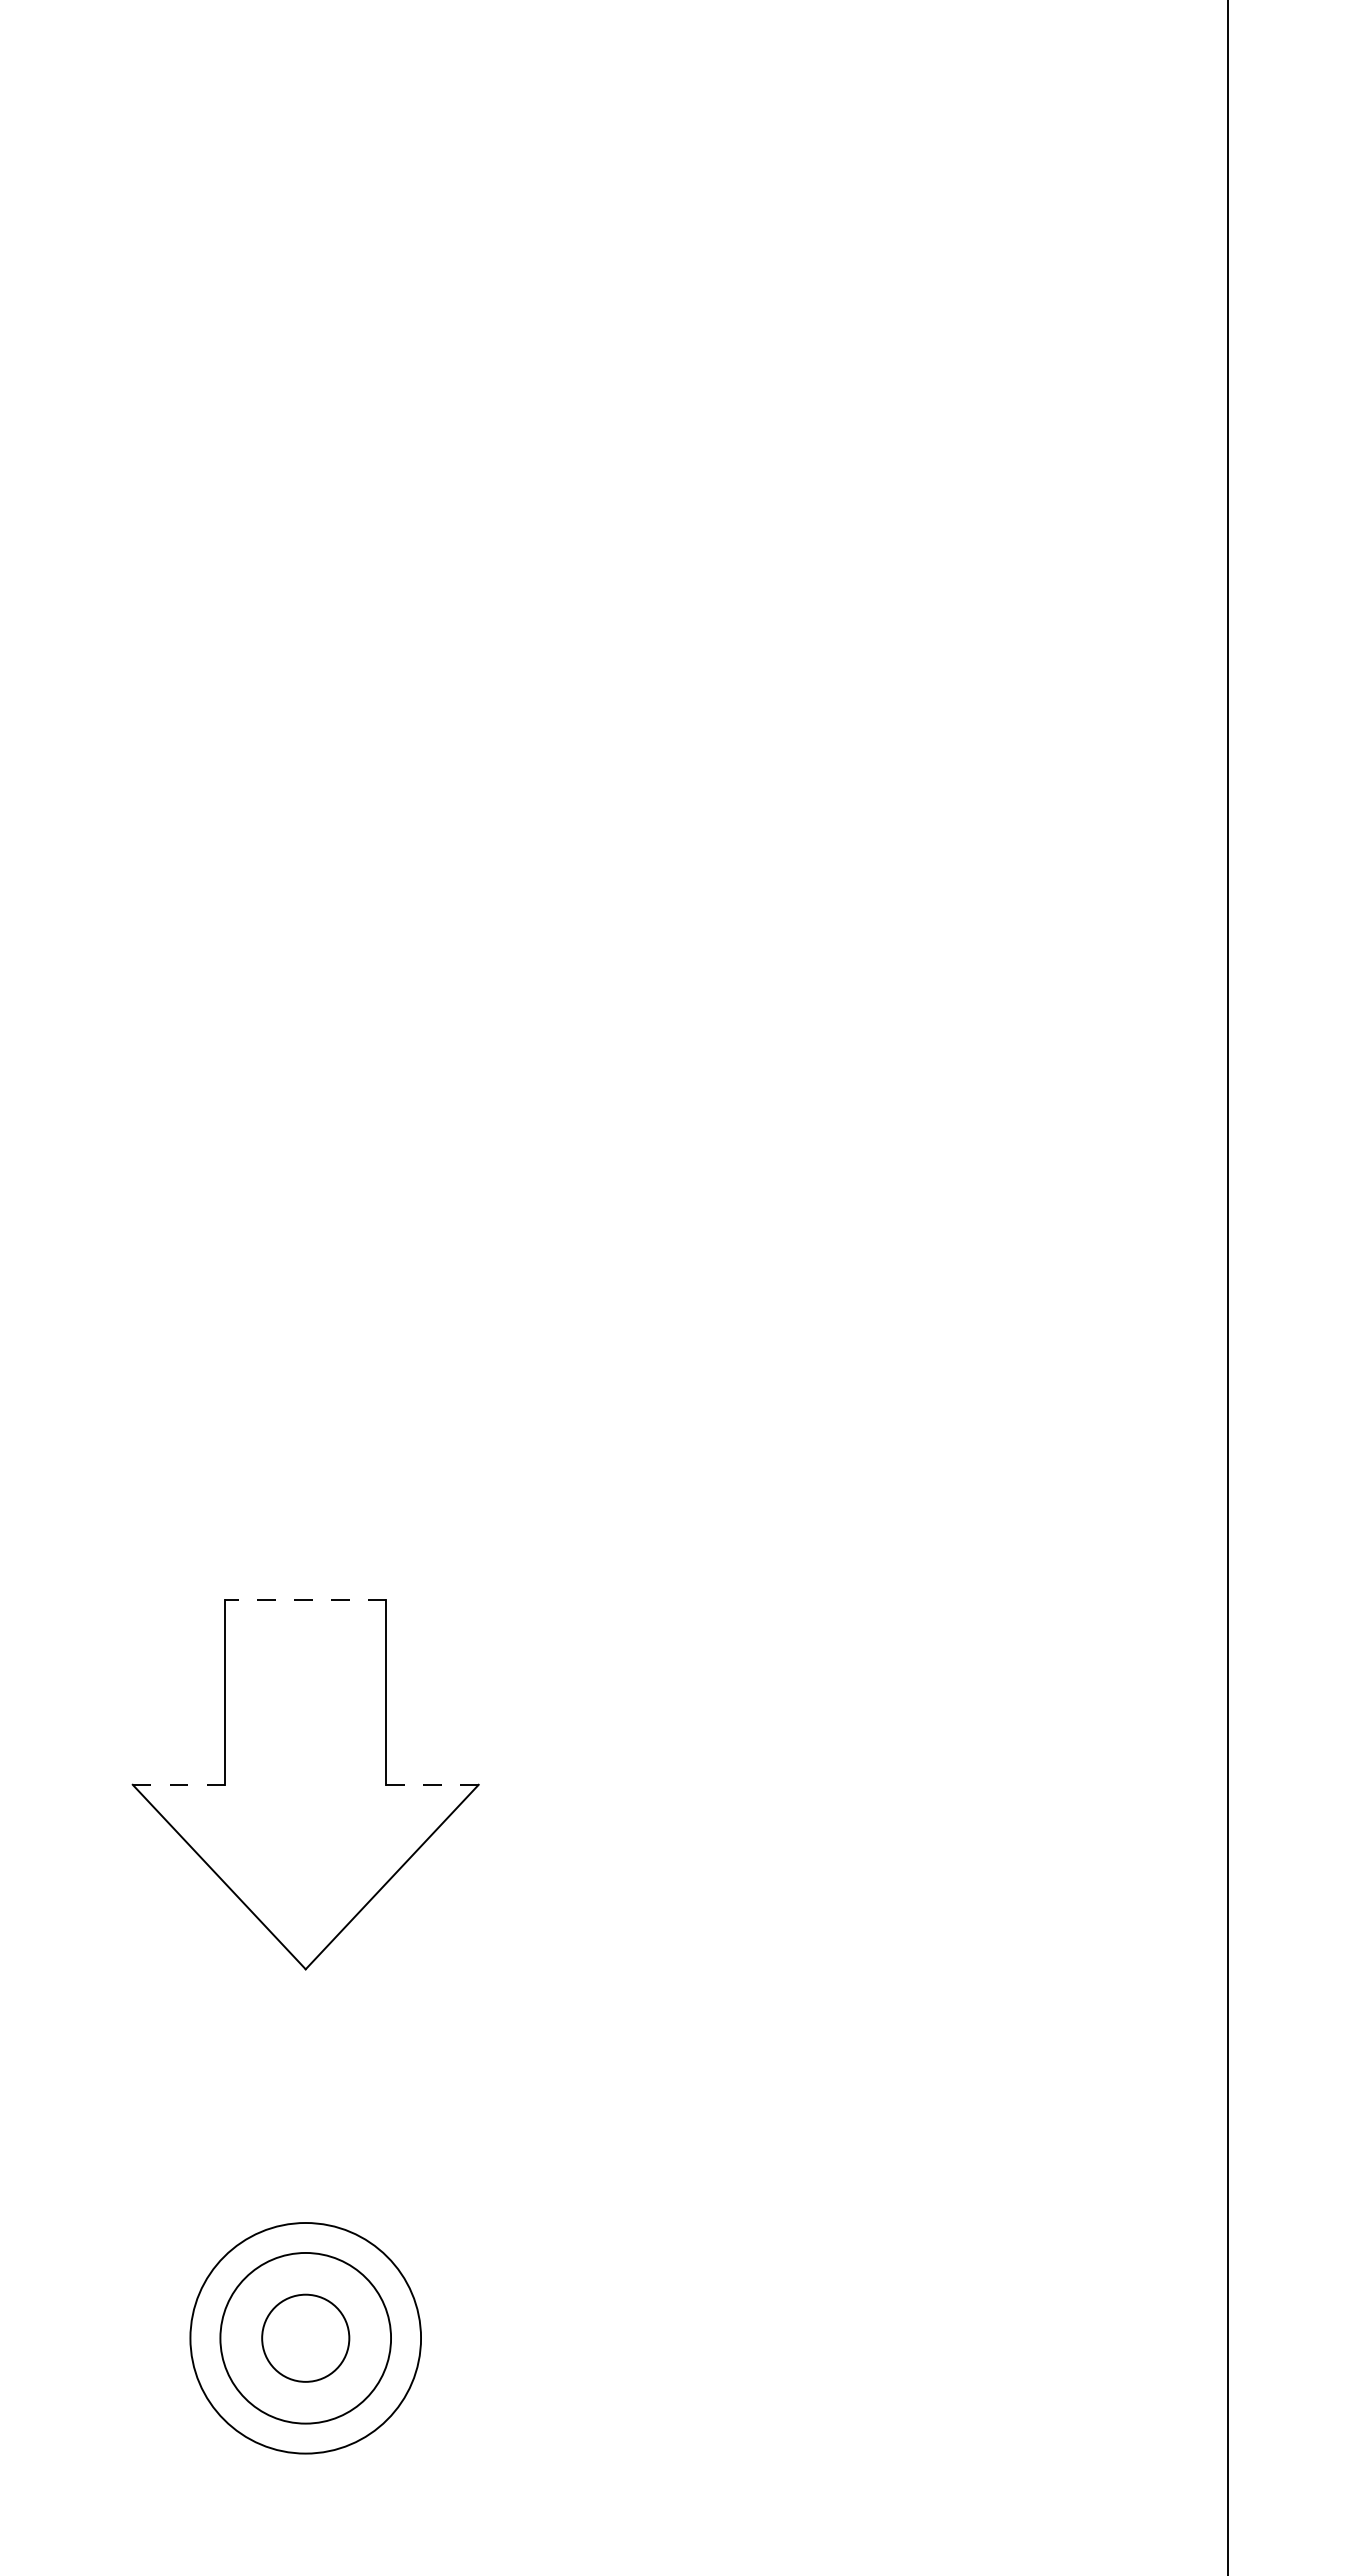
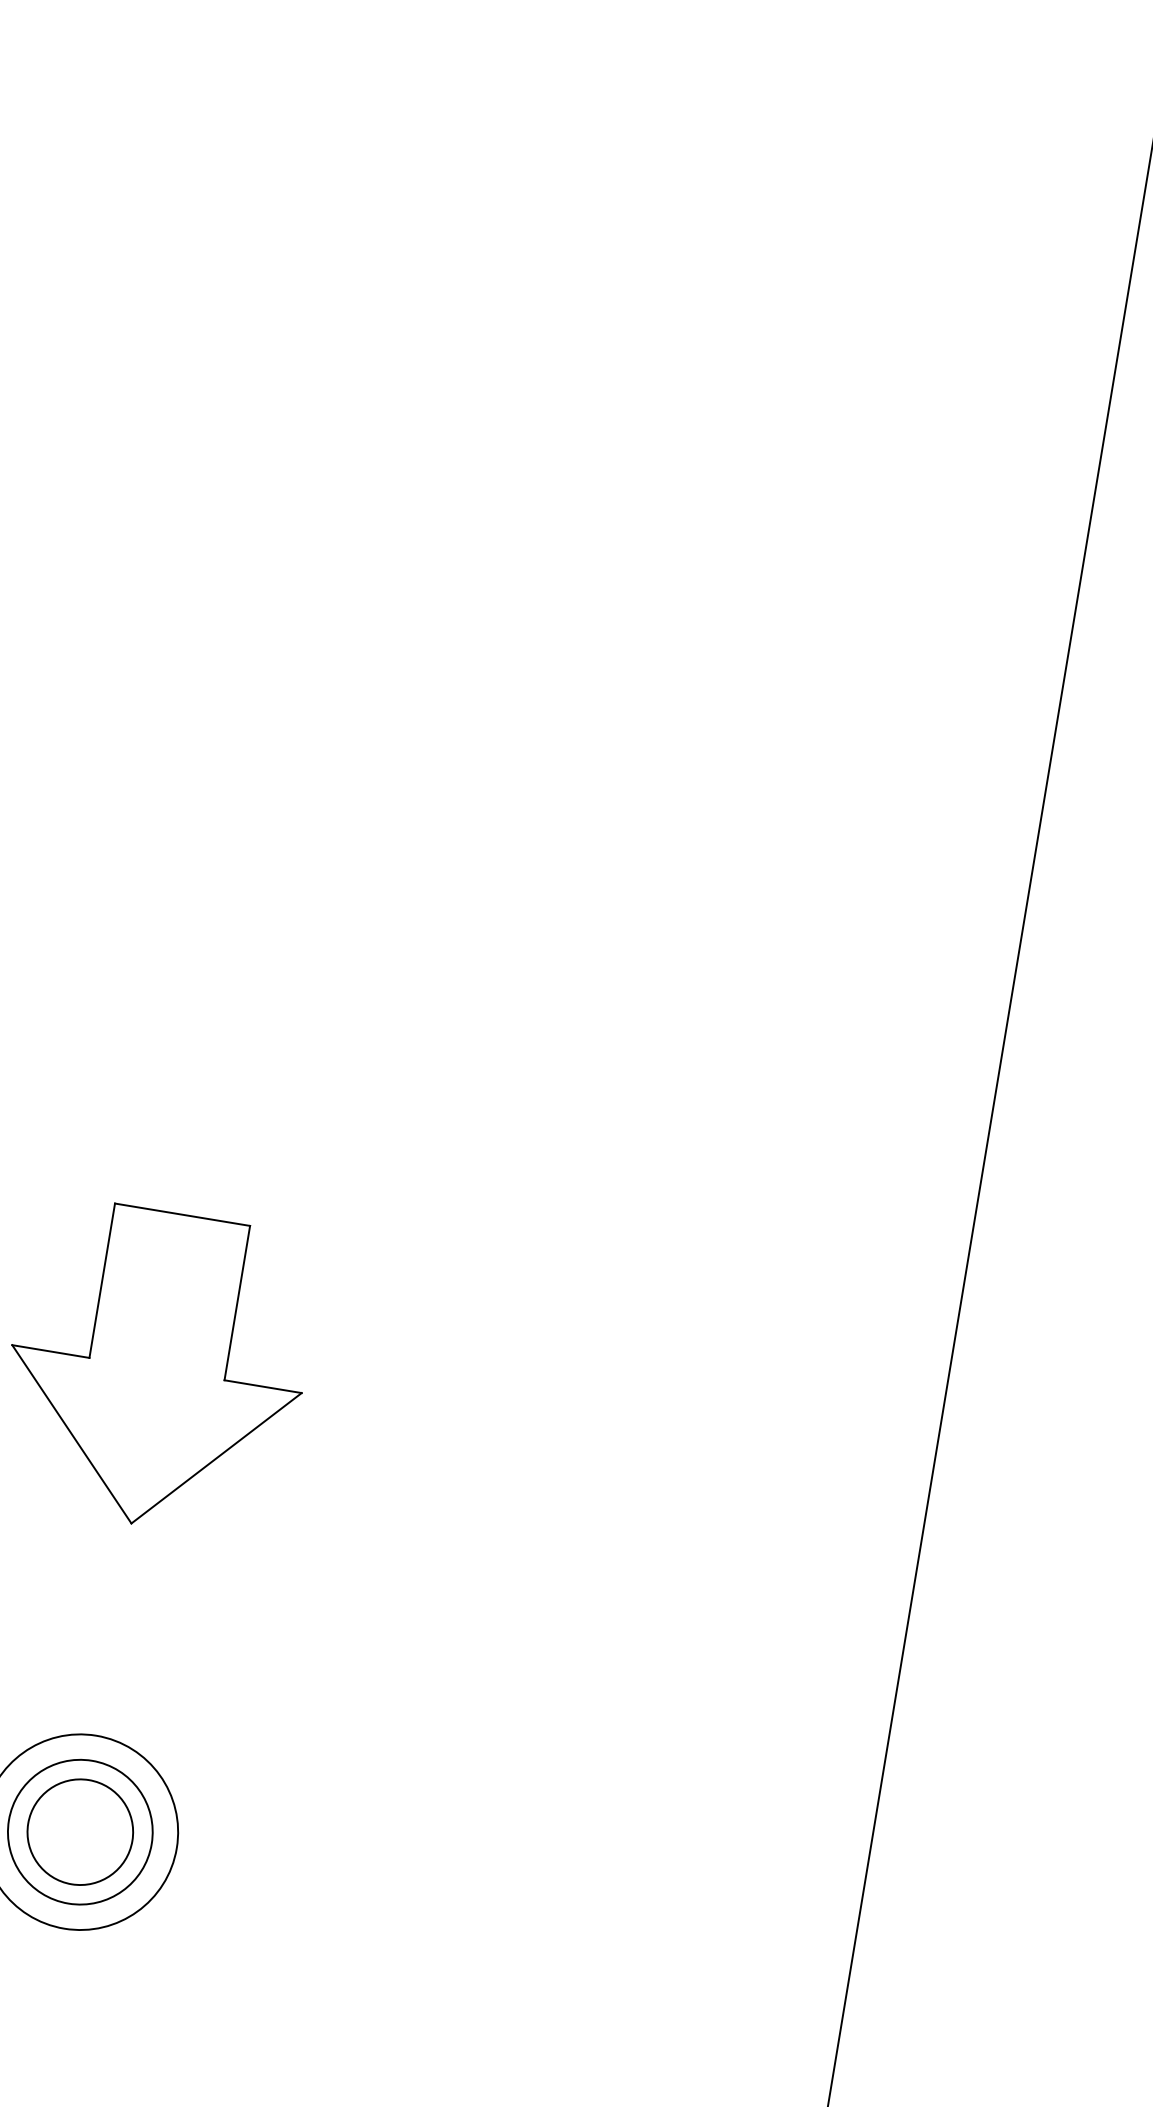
line: (305, 1600) -> (182, 1214), dashed -> solid
line: (178, 1784) -> (50, 1351), dashed -> solid
line: (432, 1784) -> (263, 1386), dashed -> solid
circle: (305, 2338) -> (80, 1832), size x1.43

